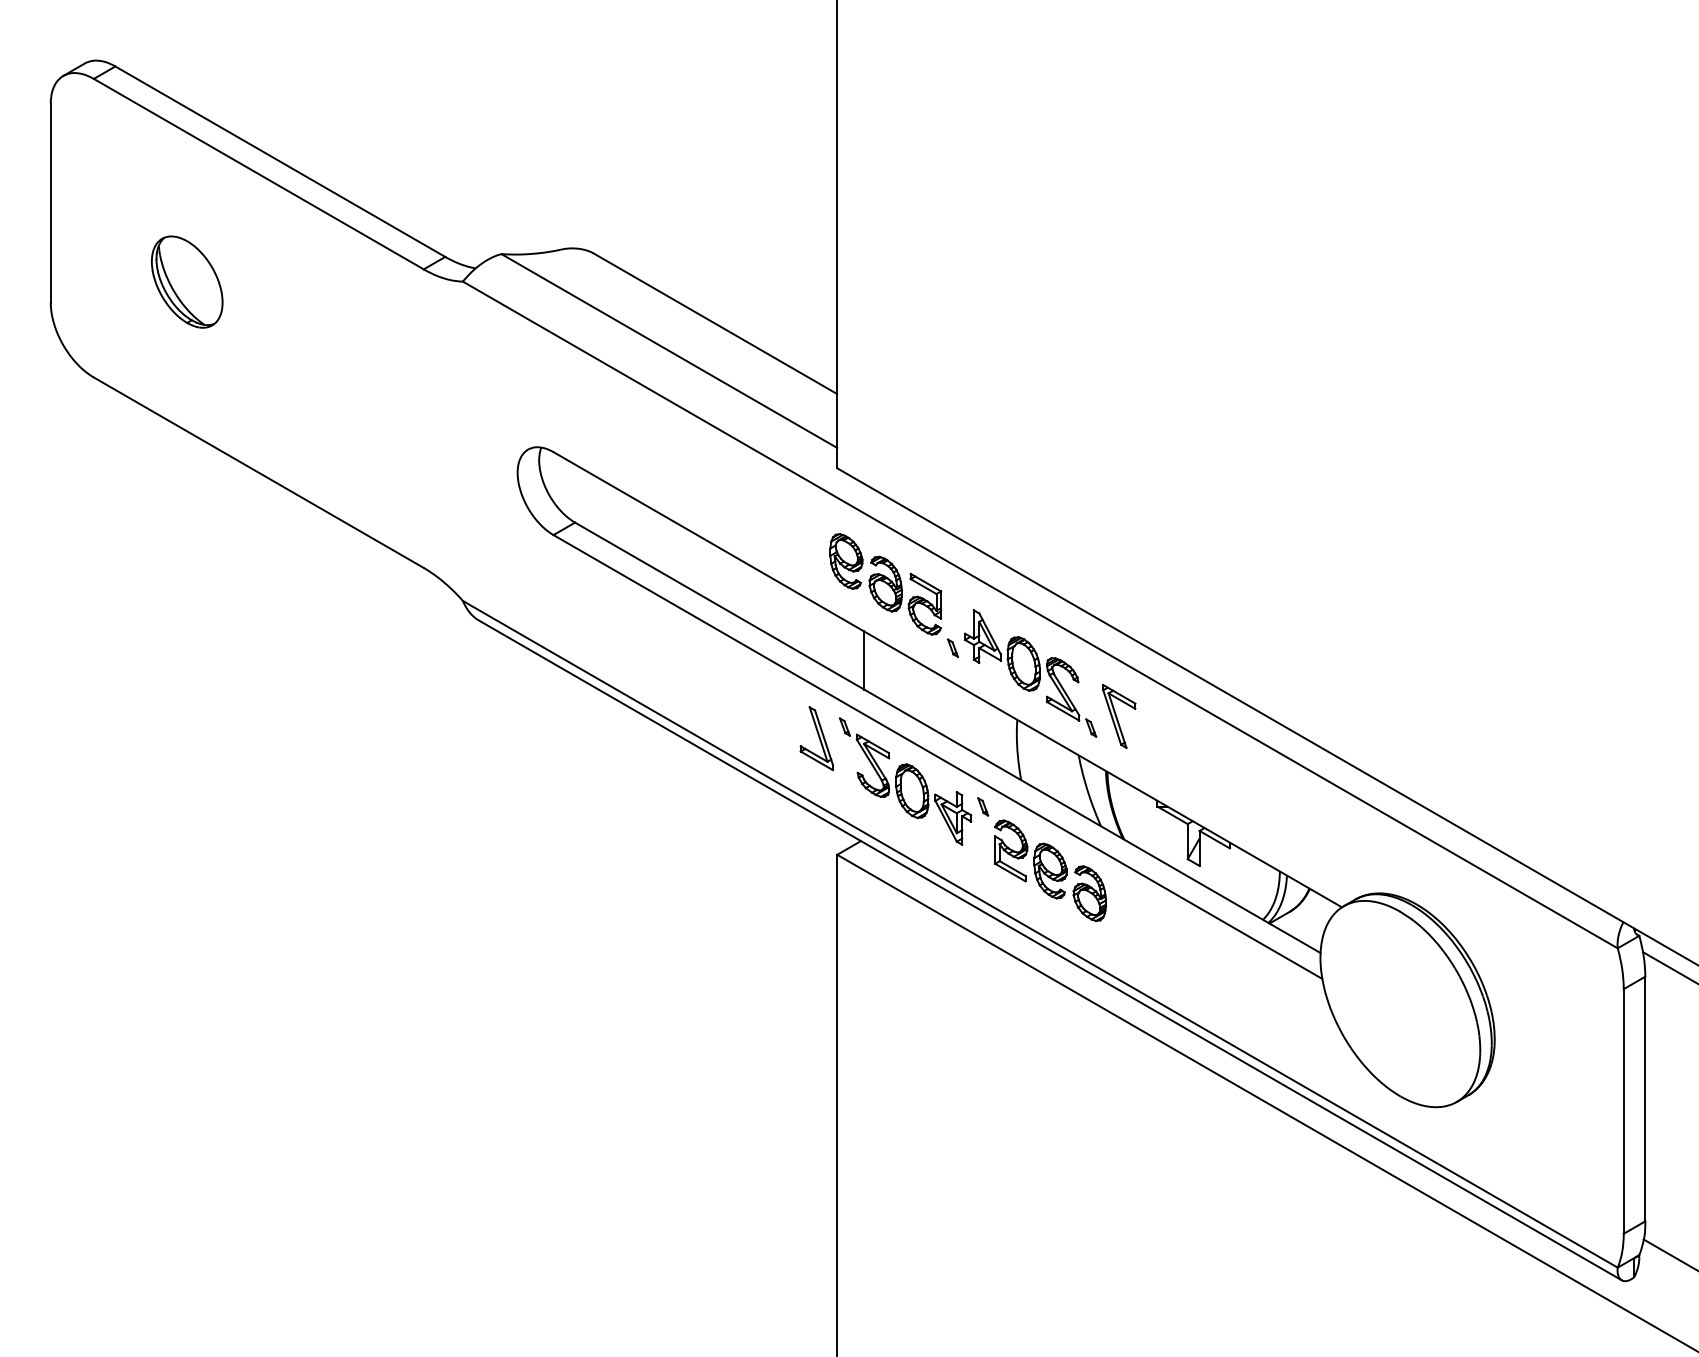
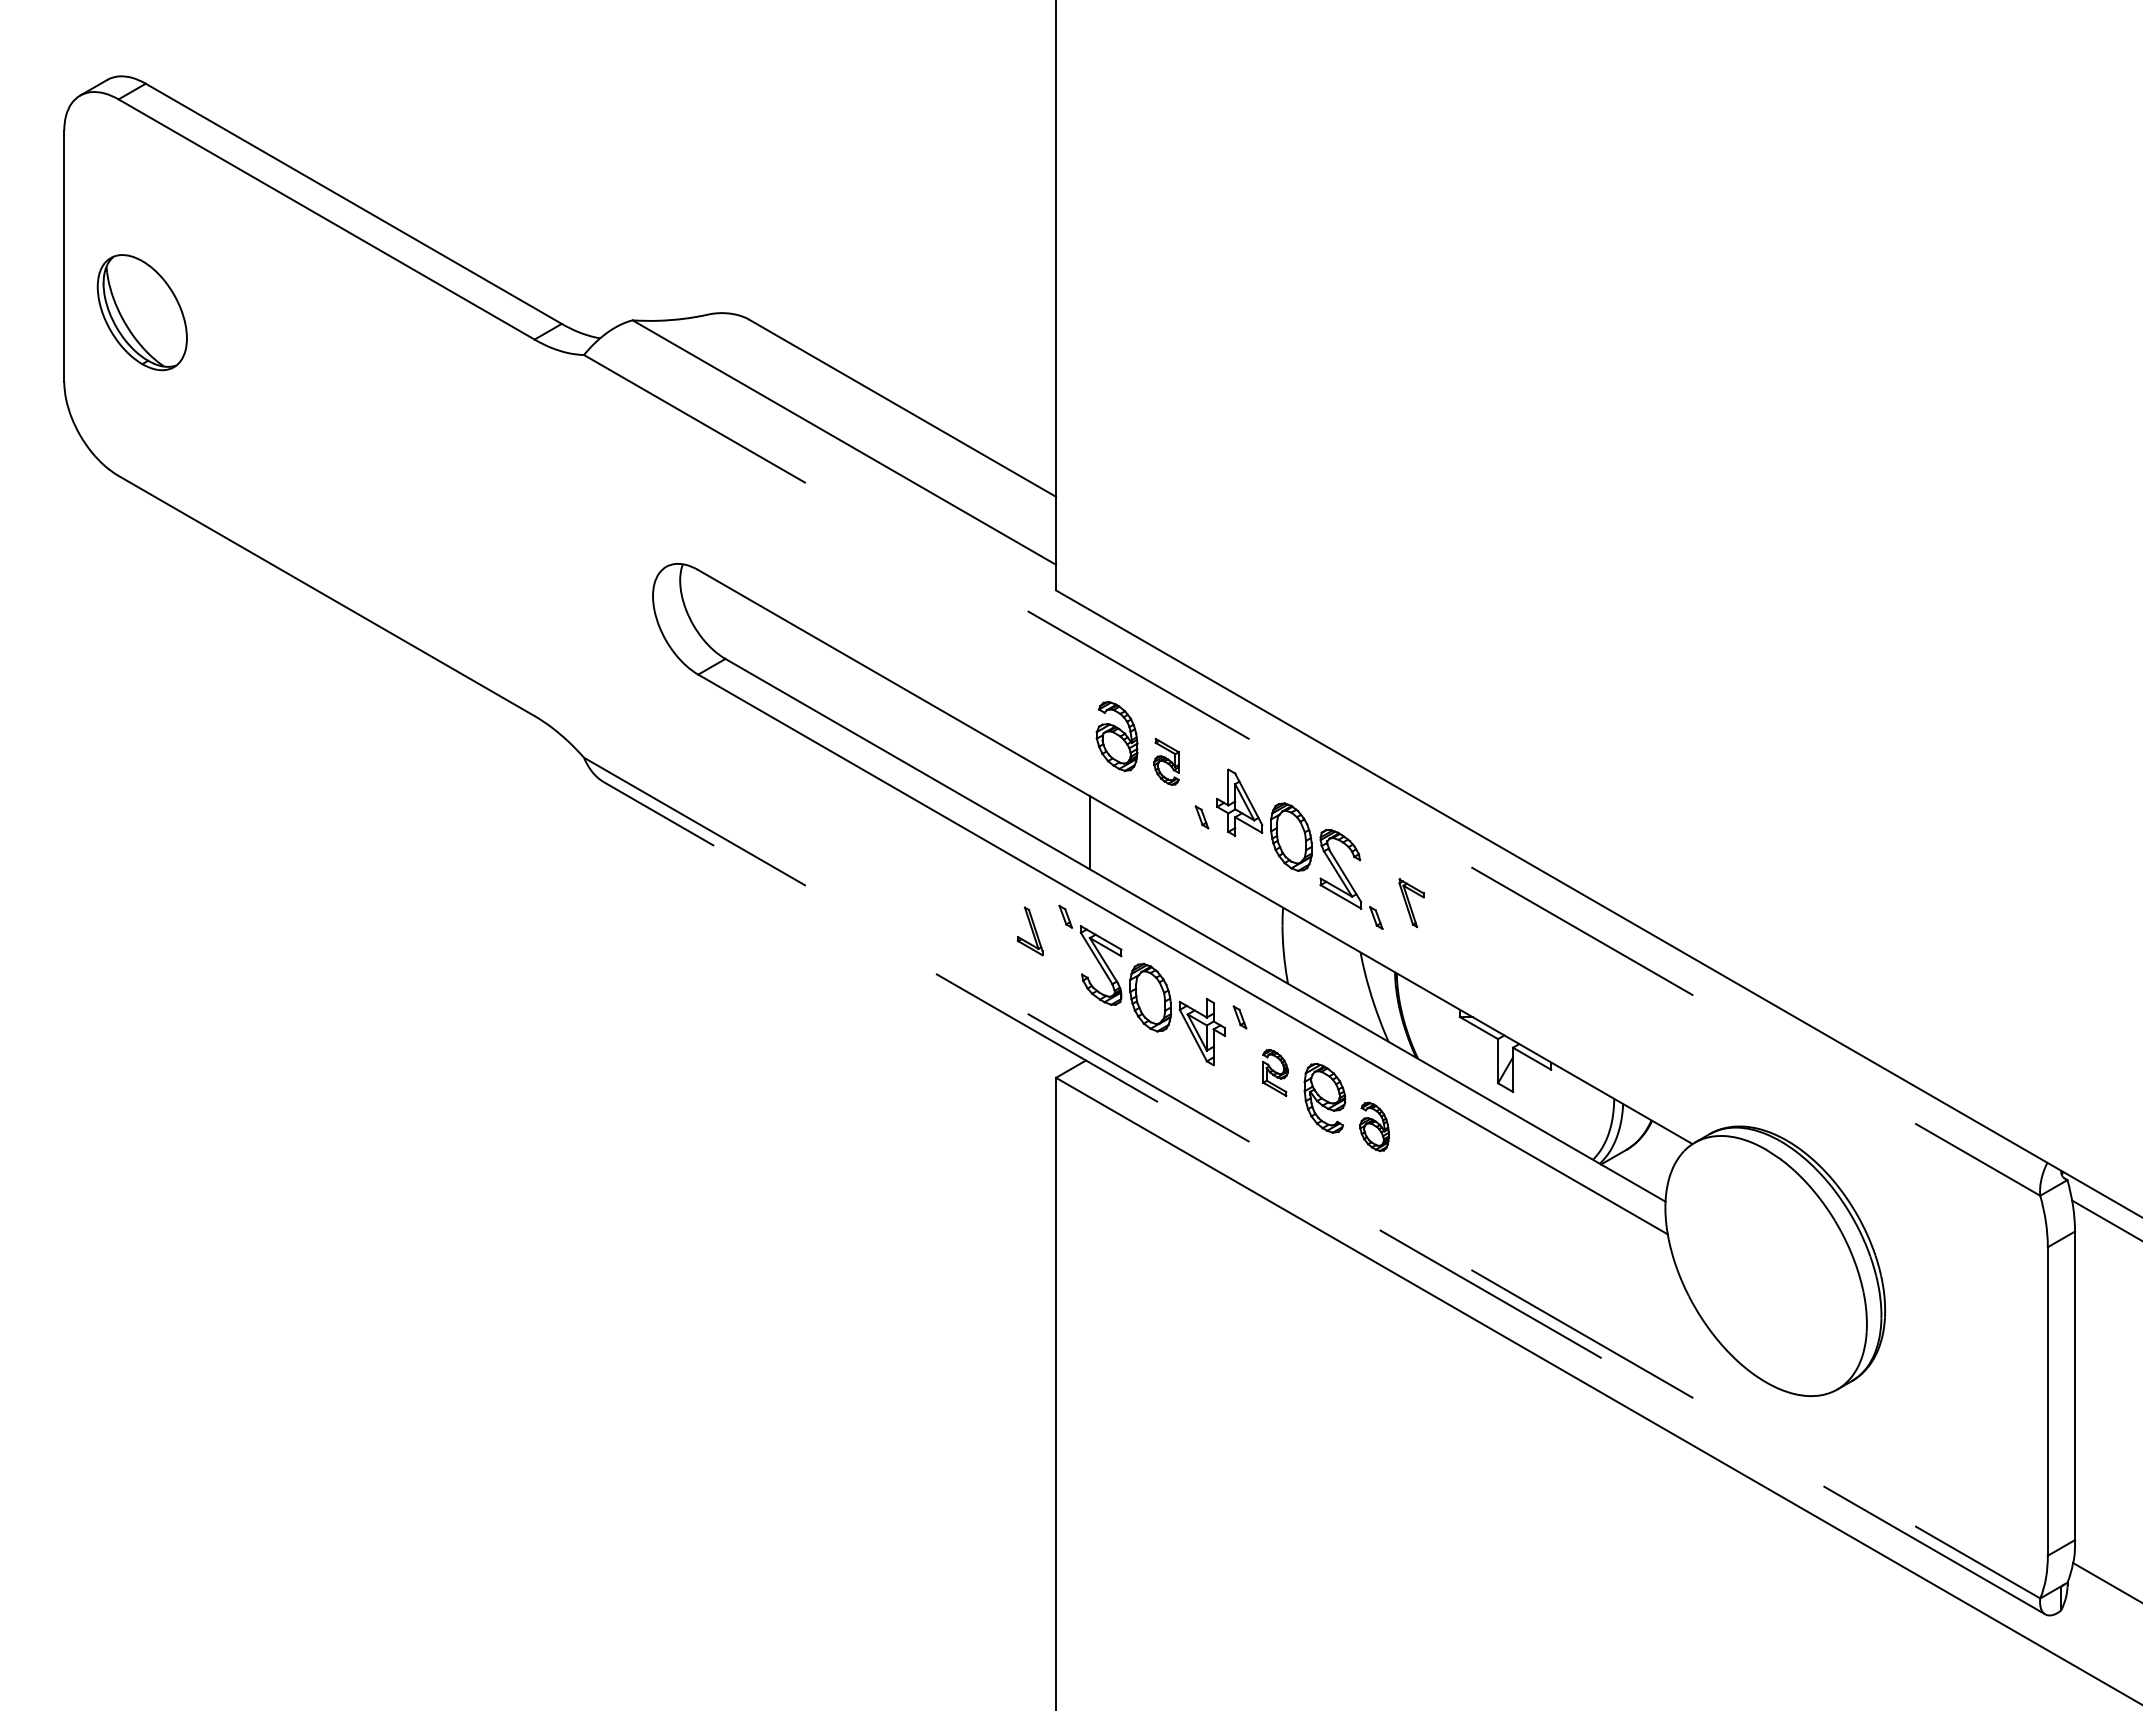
part: (186, 281) -> (141, 312), moved
part: (846, 561) -> (1067, 707), removed
part: (924, 603) -> (1166, 761), size x0.6
line: (1040, 615) -> (1312, 775), solid -> dashed
part: (1119, 715) -> (1411, 902), size x0.6
part: (816, 738) -> (1030, 931), size x0.6
part: (1011, 850) -> (1275, 1072), size x0.6
part: (1089, 893) -> (1374, 1126), size x0.7
line: (1040, 934) -> (1312, 1178), solid -> dashed
line: (1050, 950) -> (1324, 1198), solid -> dashed

